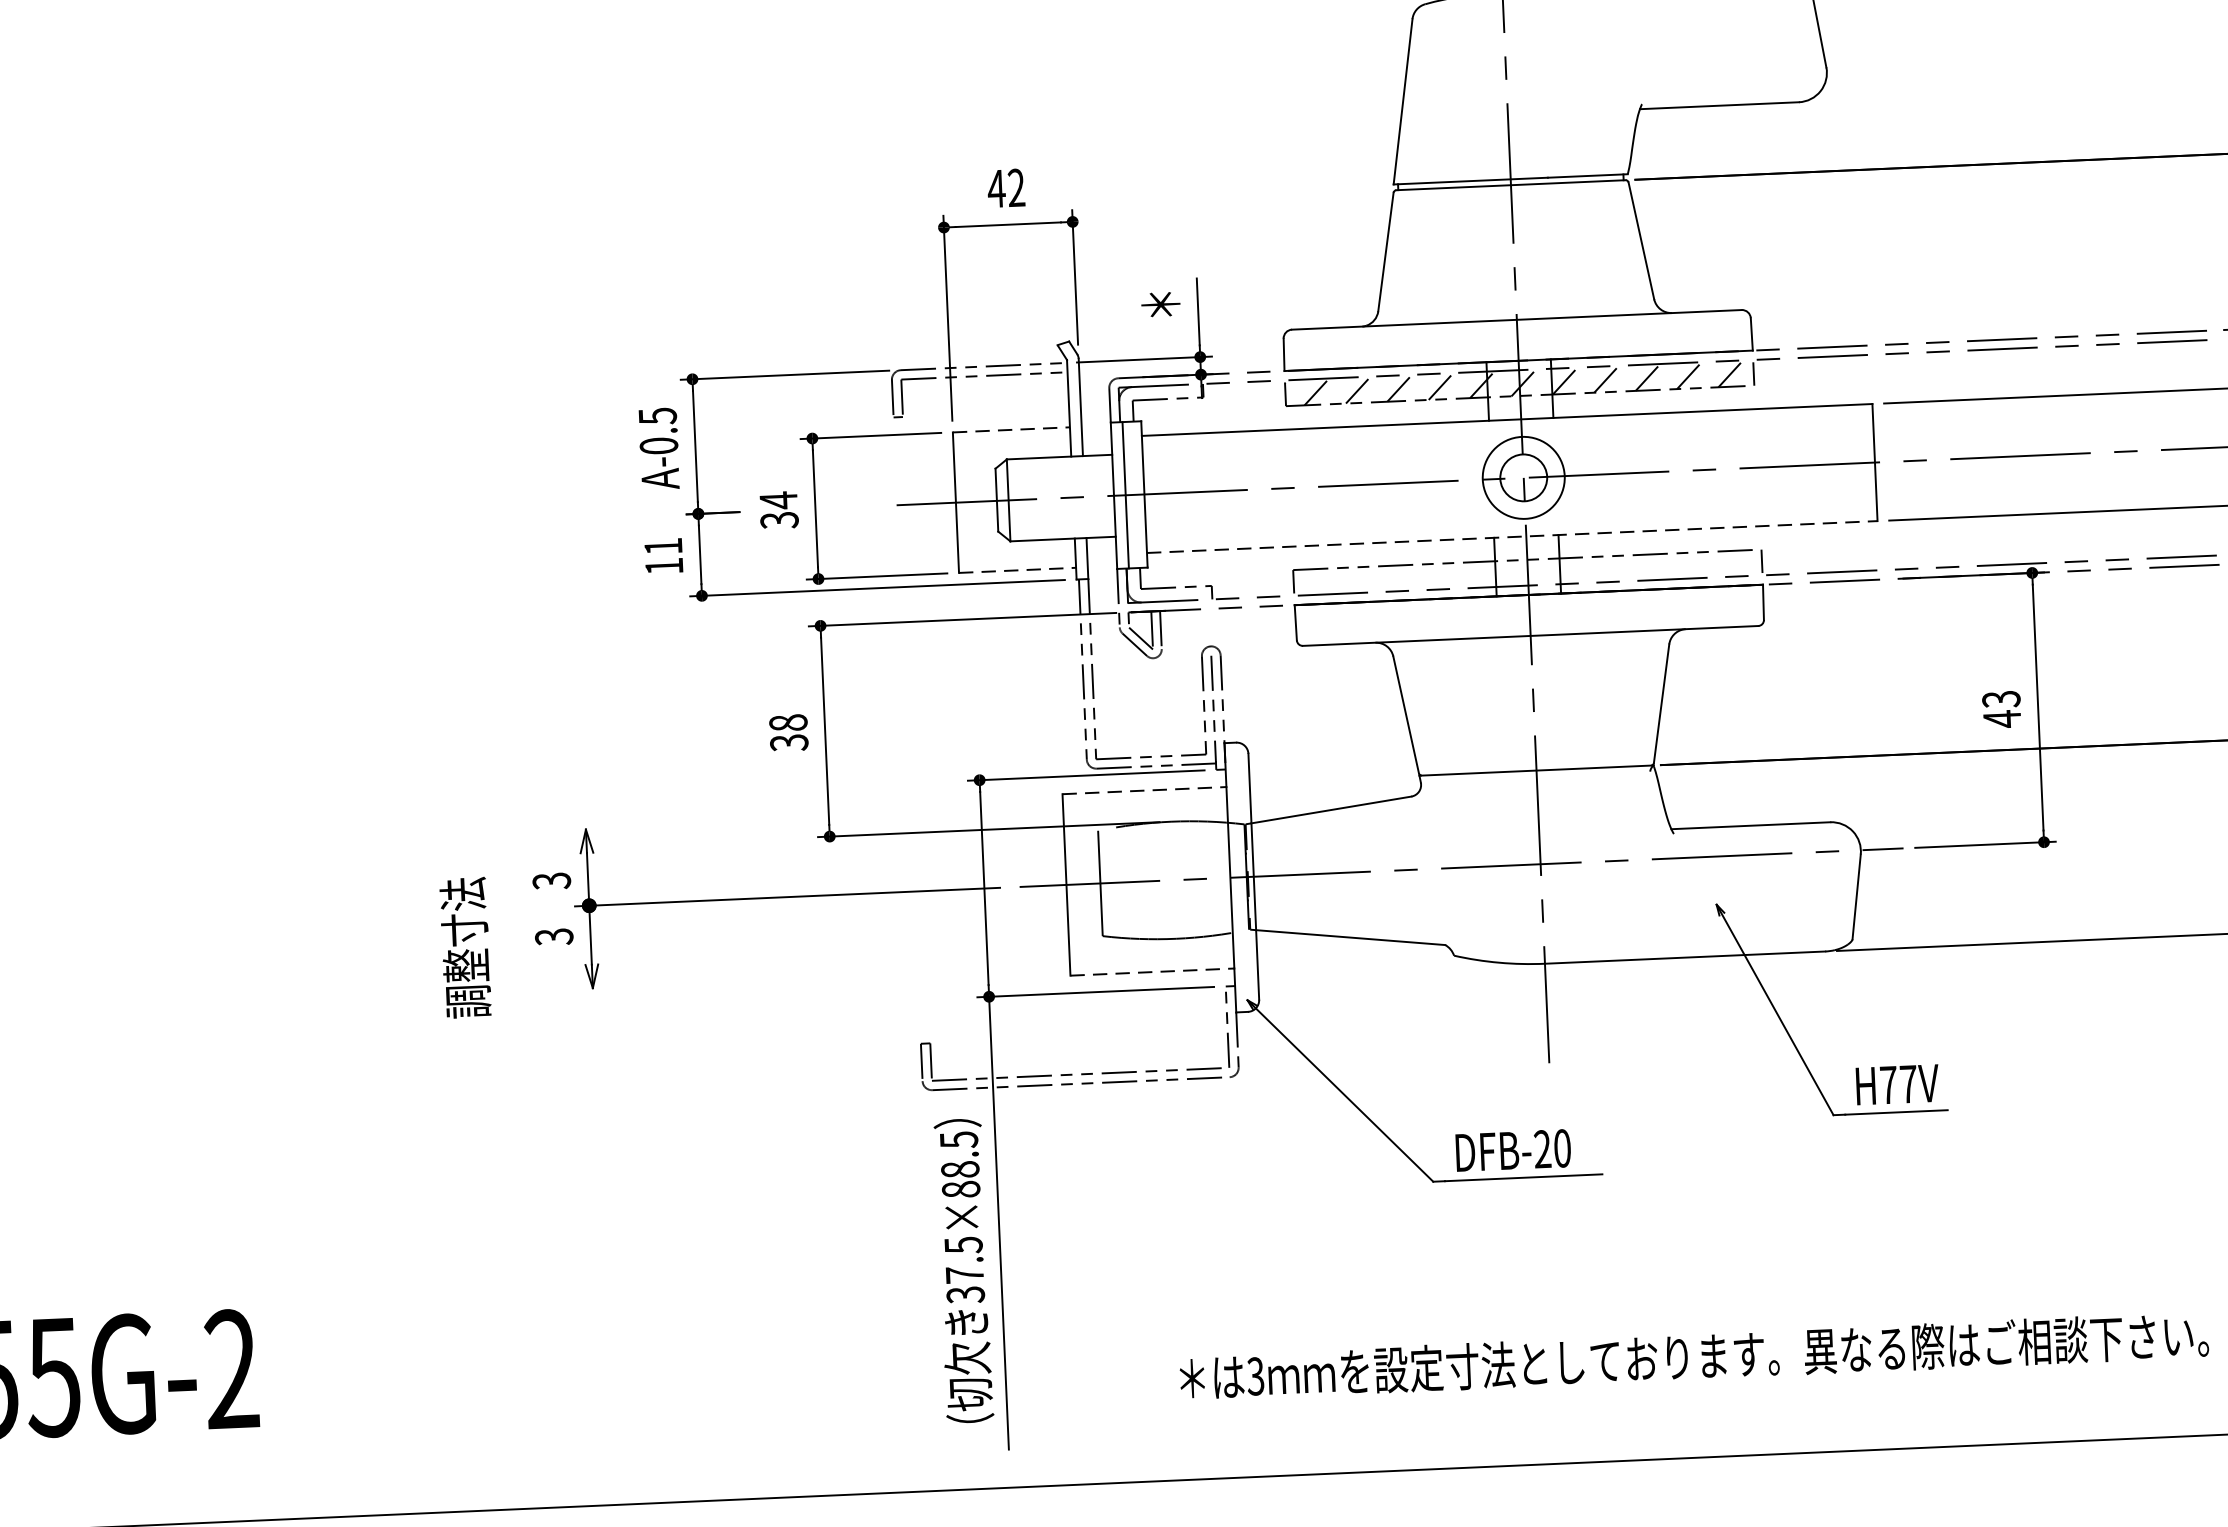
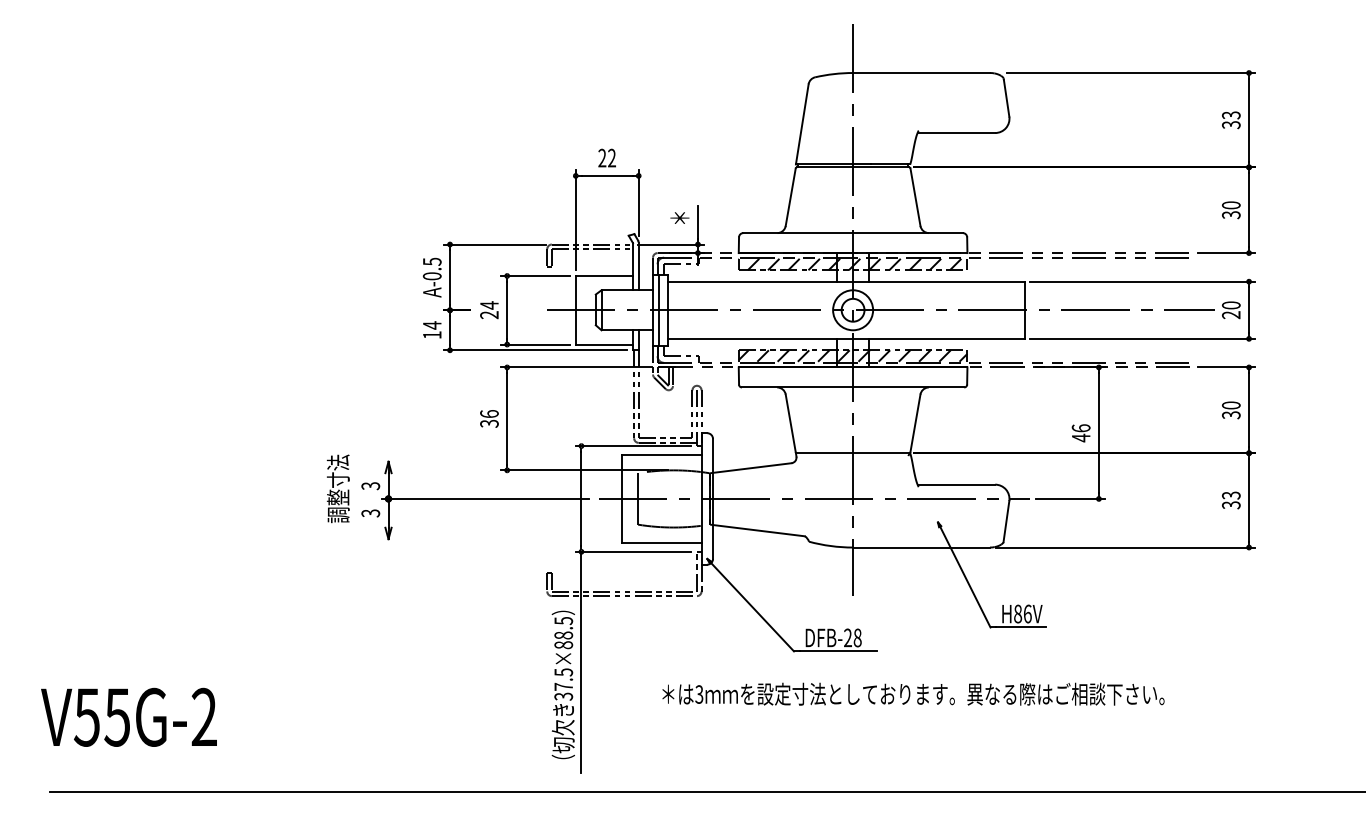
text: (996, 187) -> (602, 157), 42 -> 22
line: (1011, 428) -> (604, 275), dashed -> solid
text: (779, 521) -> (489, 315), 34 -> 24
line: (1512, 536) -> (846, 338), dashed -> solid
text: (663, 546) -> (432, 325), 11 -> 14
line: (1017, 570) -> (604, 344), dashed -> solid
hatch: (1526, 570) -> (852, 355), added
text: (1999, 699) -> (1080, 428), 43 -> 46
text: (788, 721) -> (489, 413), 38 -> 36
line: (1146, 790) -> (662, 454), dashed -> solid
text: (463, 947) -> (337, 488), moved
line: (1154, 972) -> (662, 543), dashed -> solid
text: (1897, 1083) -> (1022, 613), H77V -> H86V
text: (1562, 1147) -> (857, 637), DFB-20 -> DFB-28
text: (1694, 1355) -> (913, 693), moved

